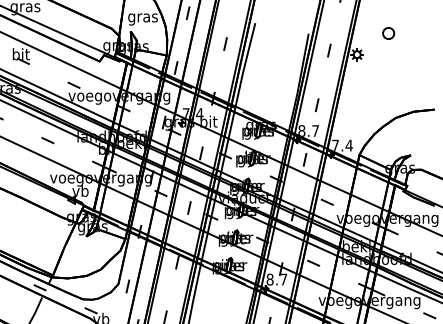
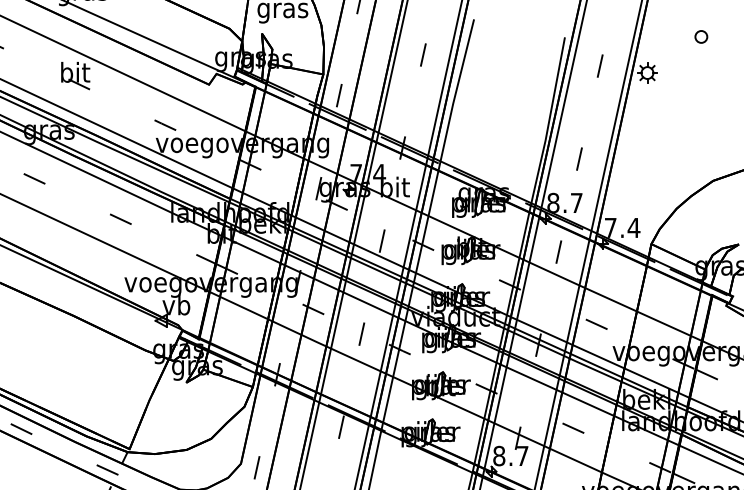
part: (388, 33) -> (700, 36), size x0.62

